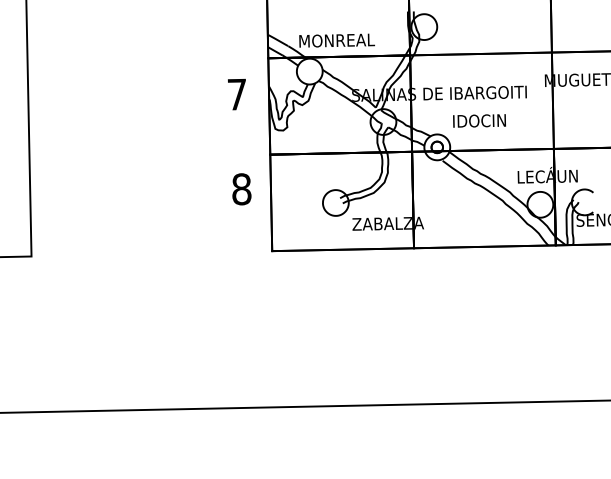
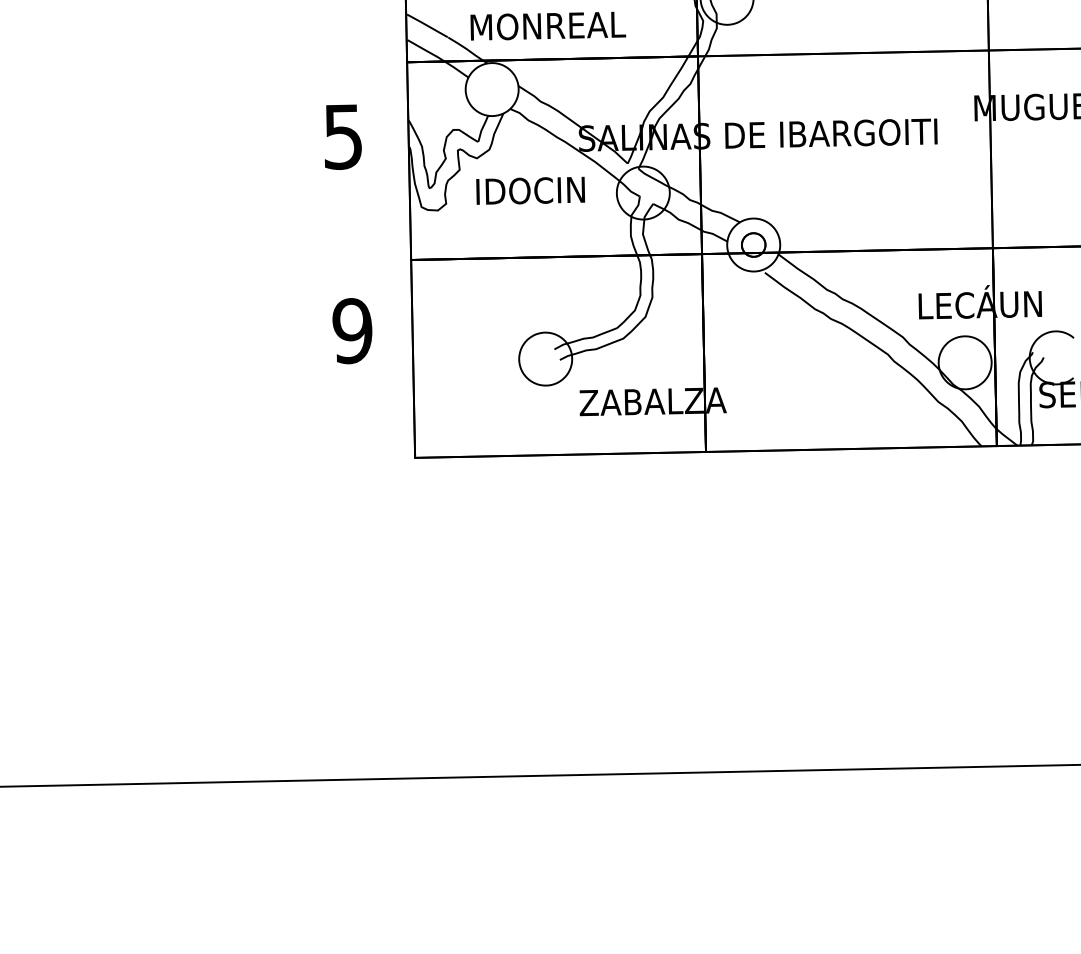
text: (236, 94) -> (341, 136), 7 -> 5
text: (479, 120) -> (530, 189), moved
text: (241, 189) -> (352, 331), 8 -> 9

